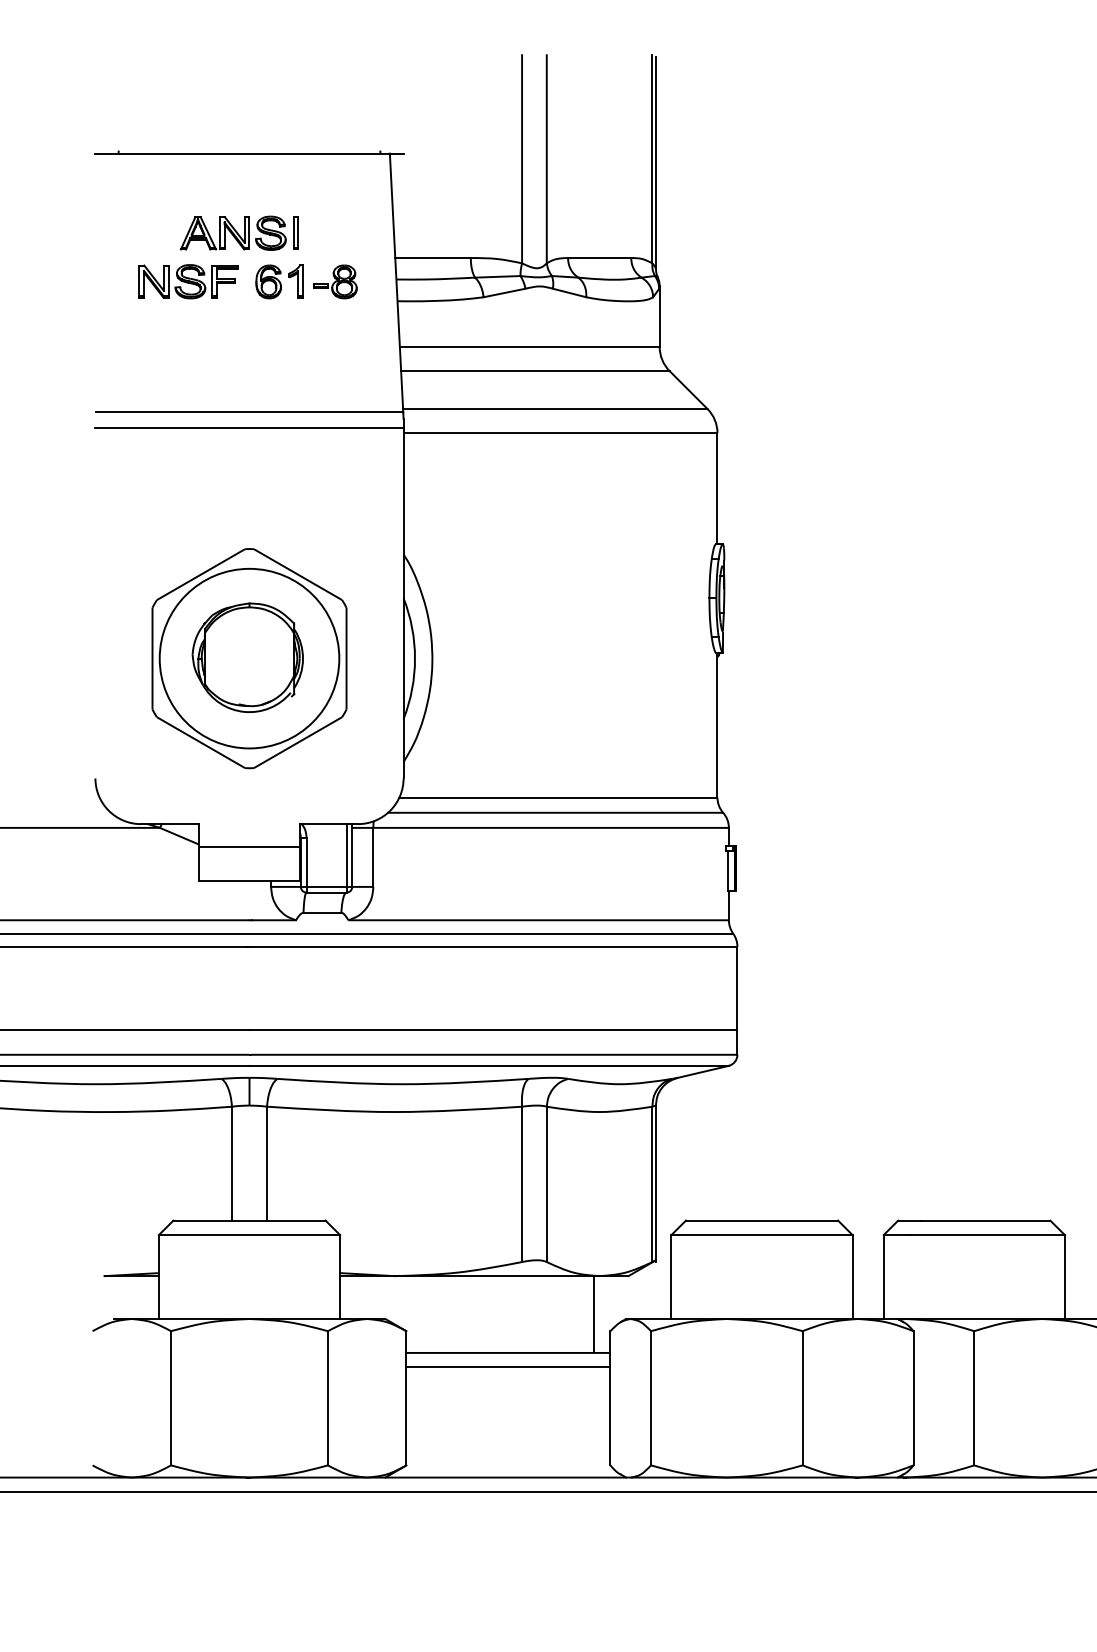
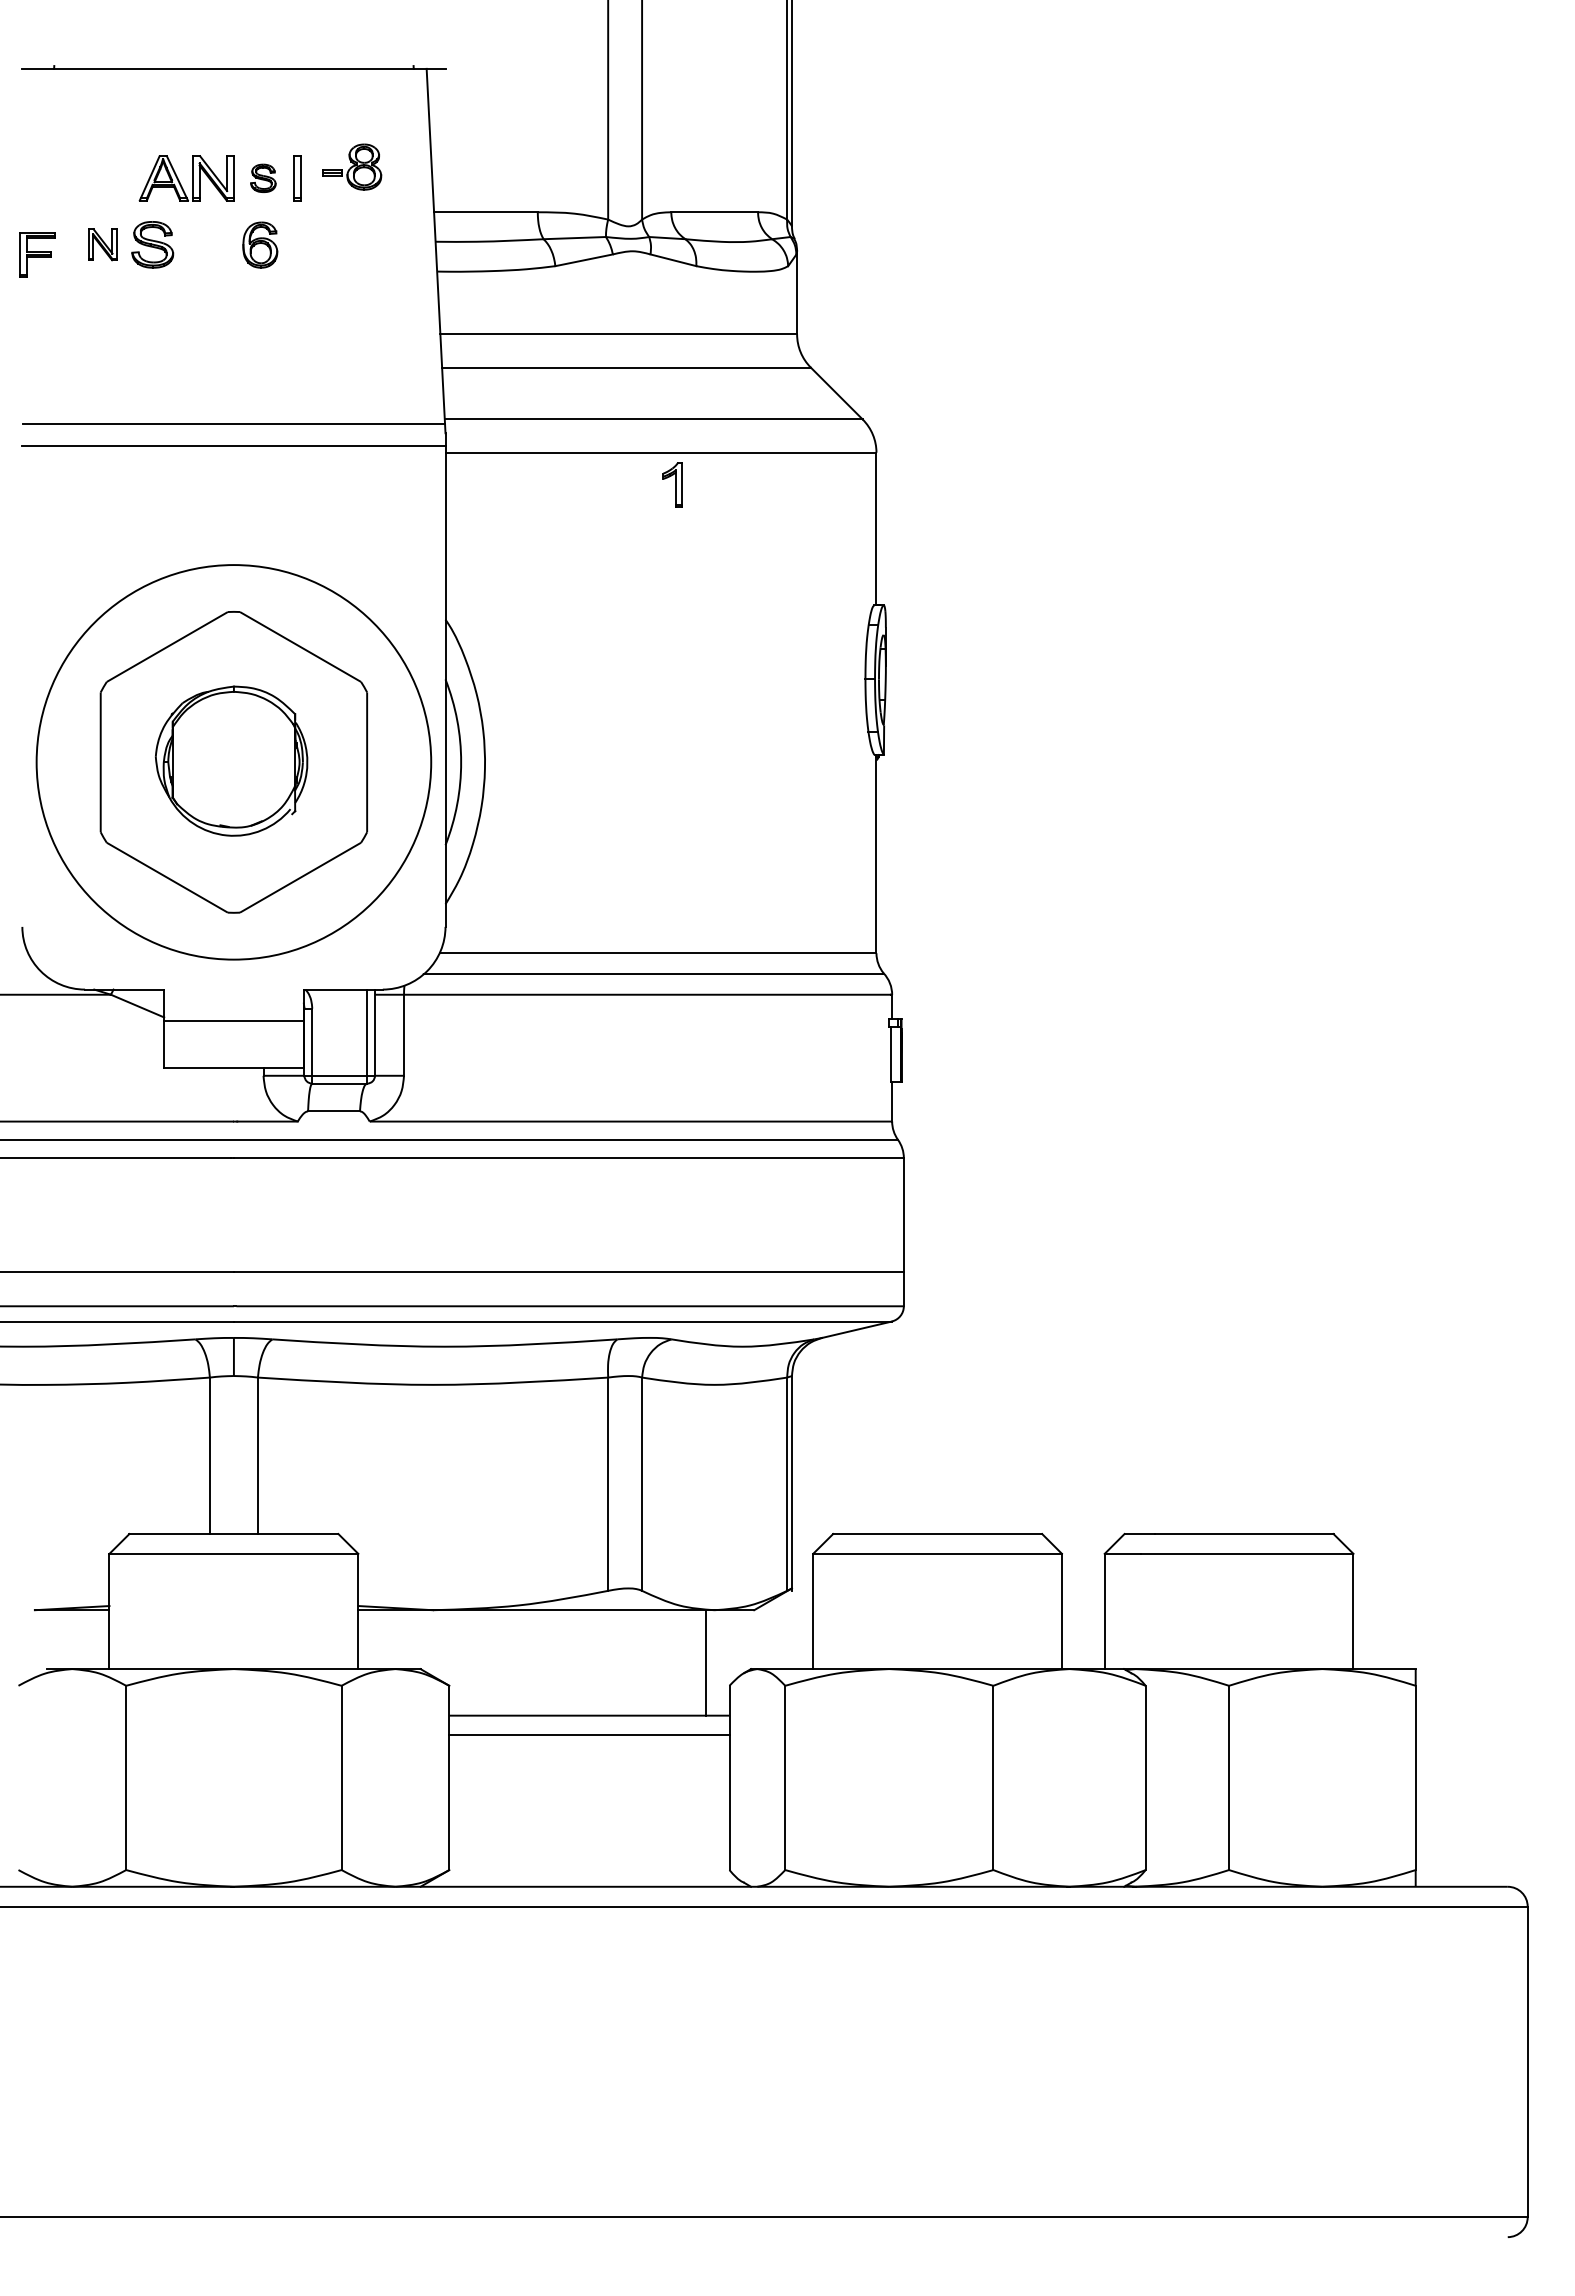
part: (271, 233) -> (263, 178), size x0.6
part: (153, 281) -> (102, 244), size x0.7
part: (225, 281) -> (37, 254), moved
part: (295, 281) -> (672, 484), moved
part: (335, 281) -> (352, 166), moved
circle: (249, 658) -> (233, 762), size x1.6

